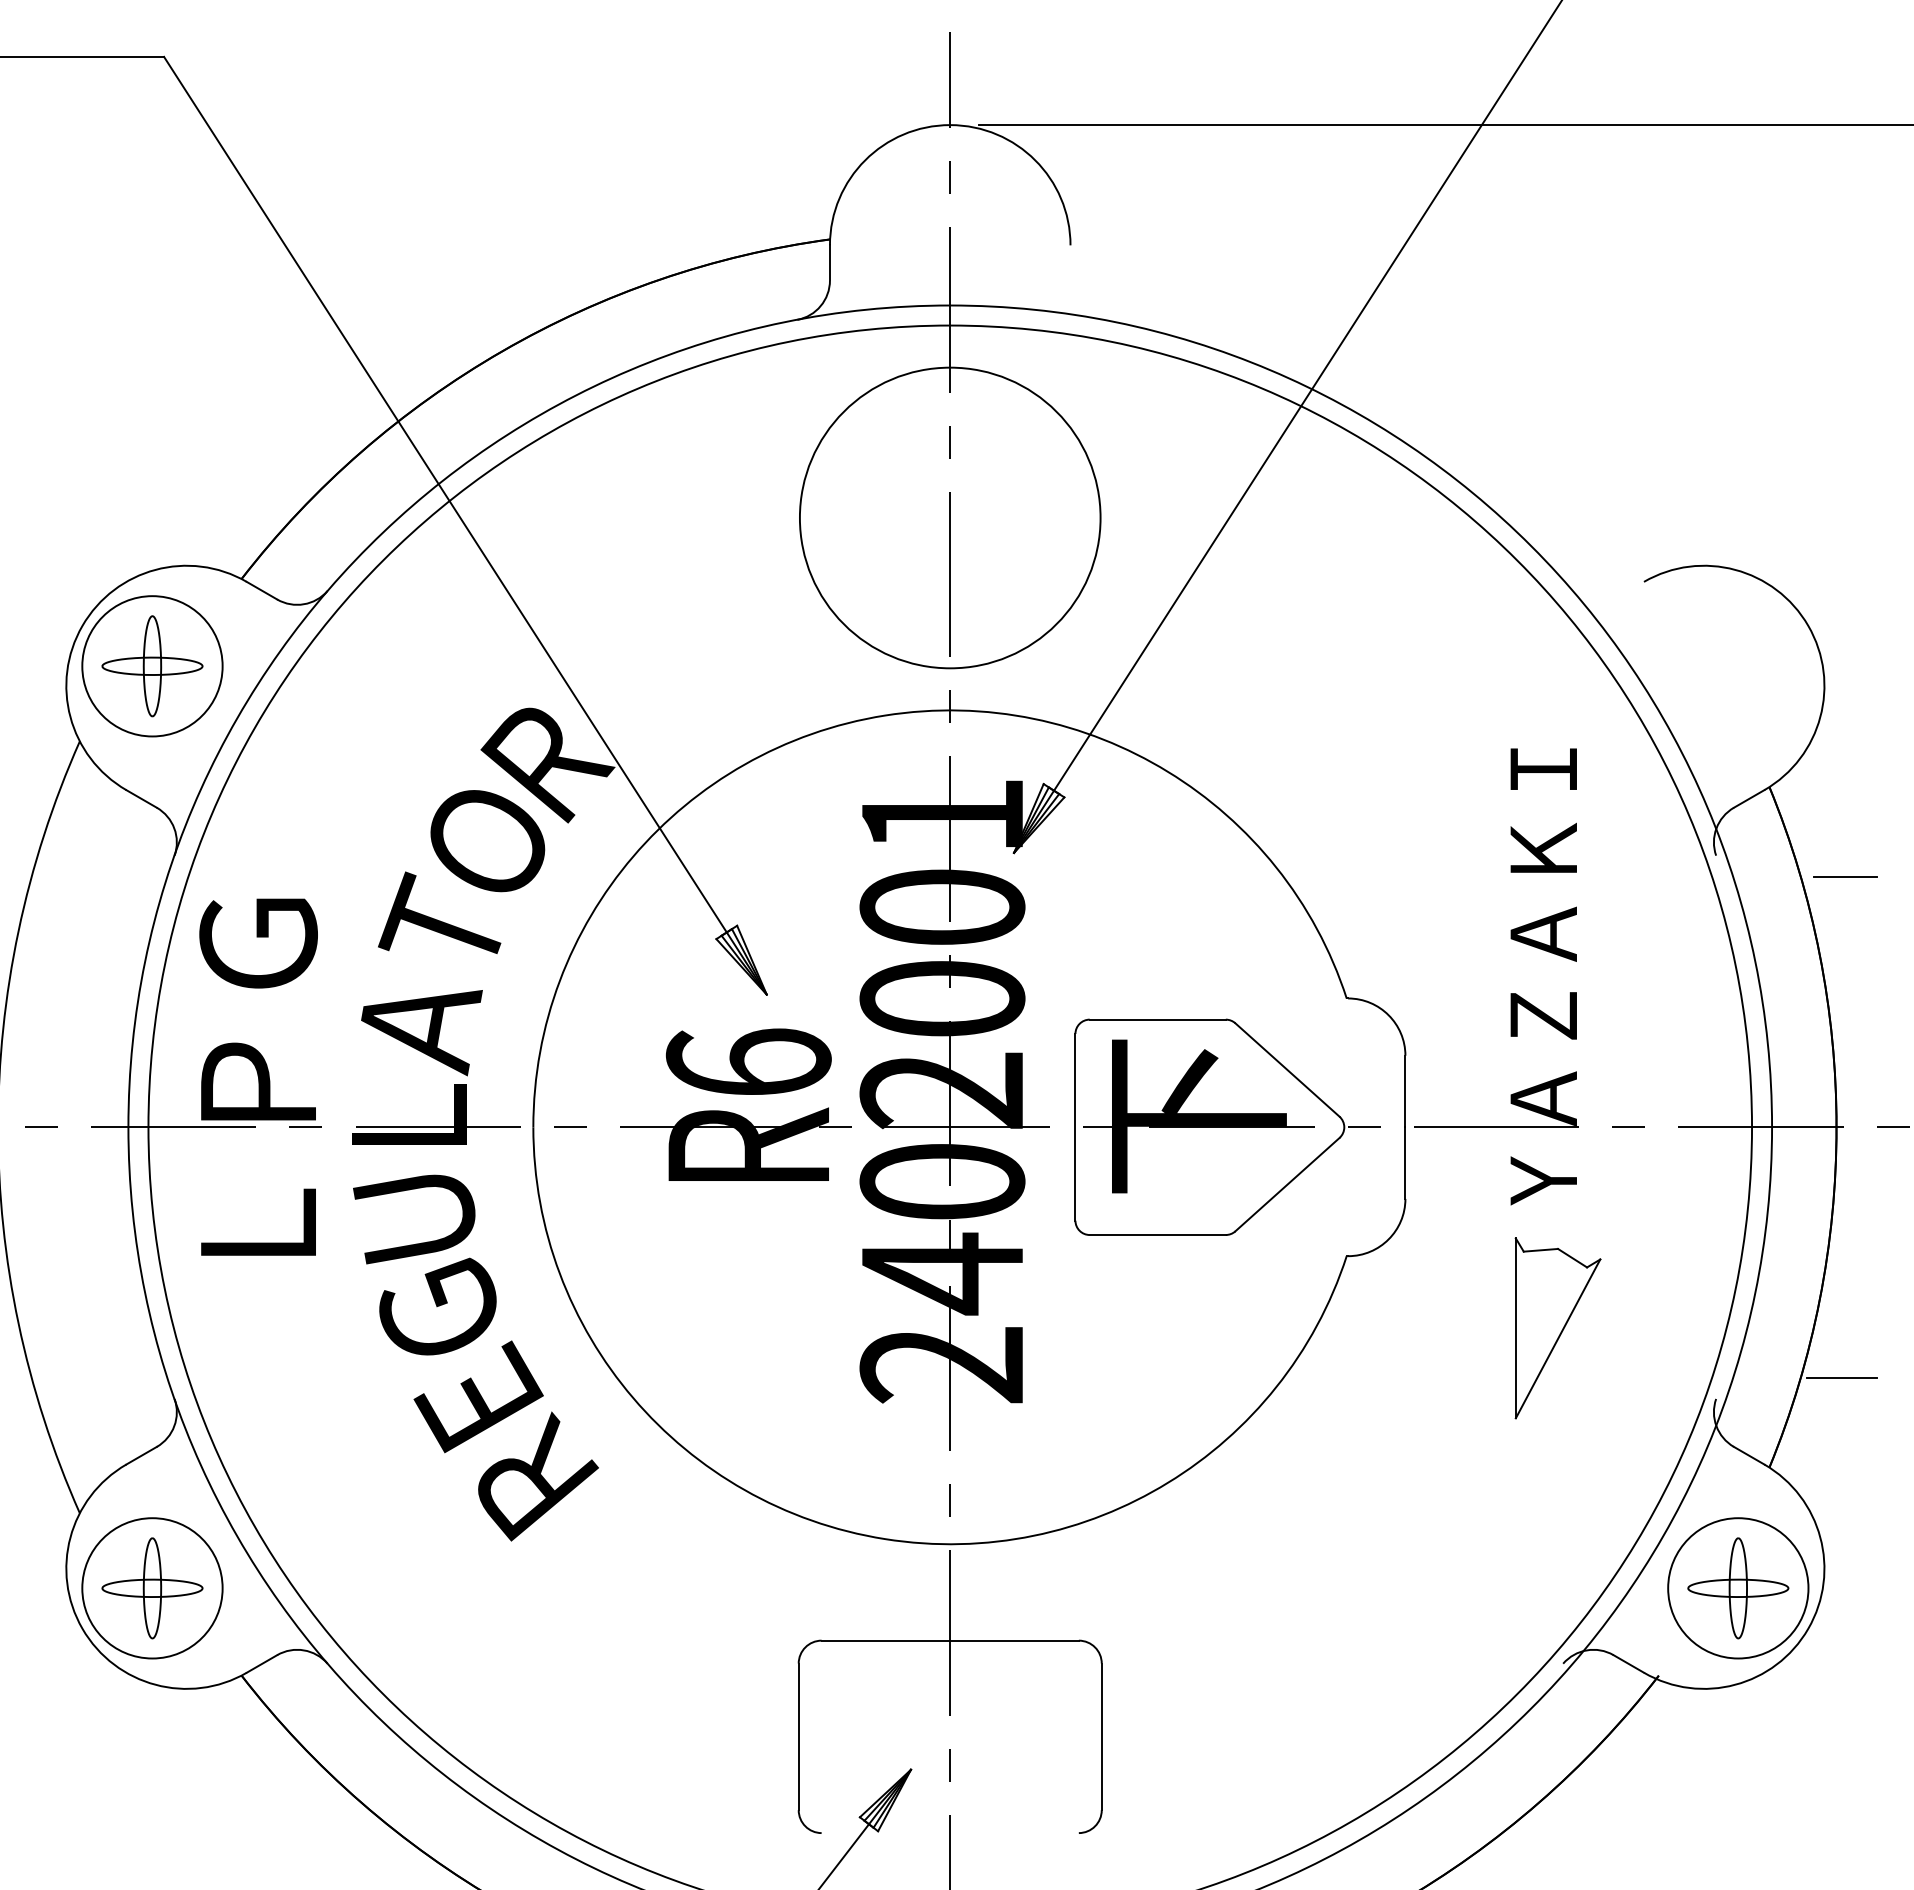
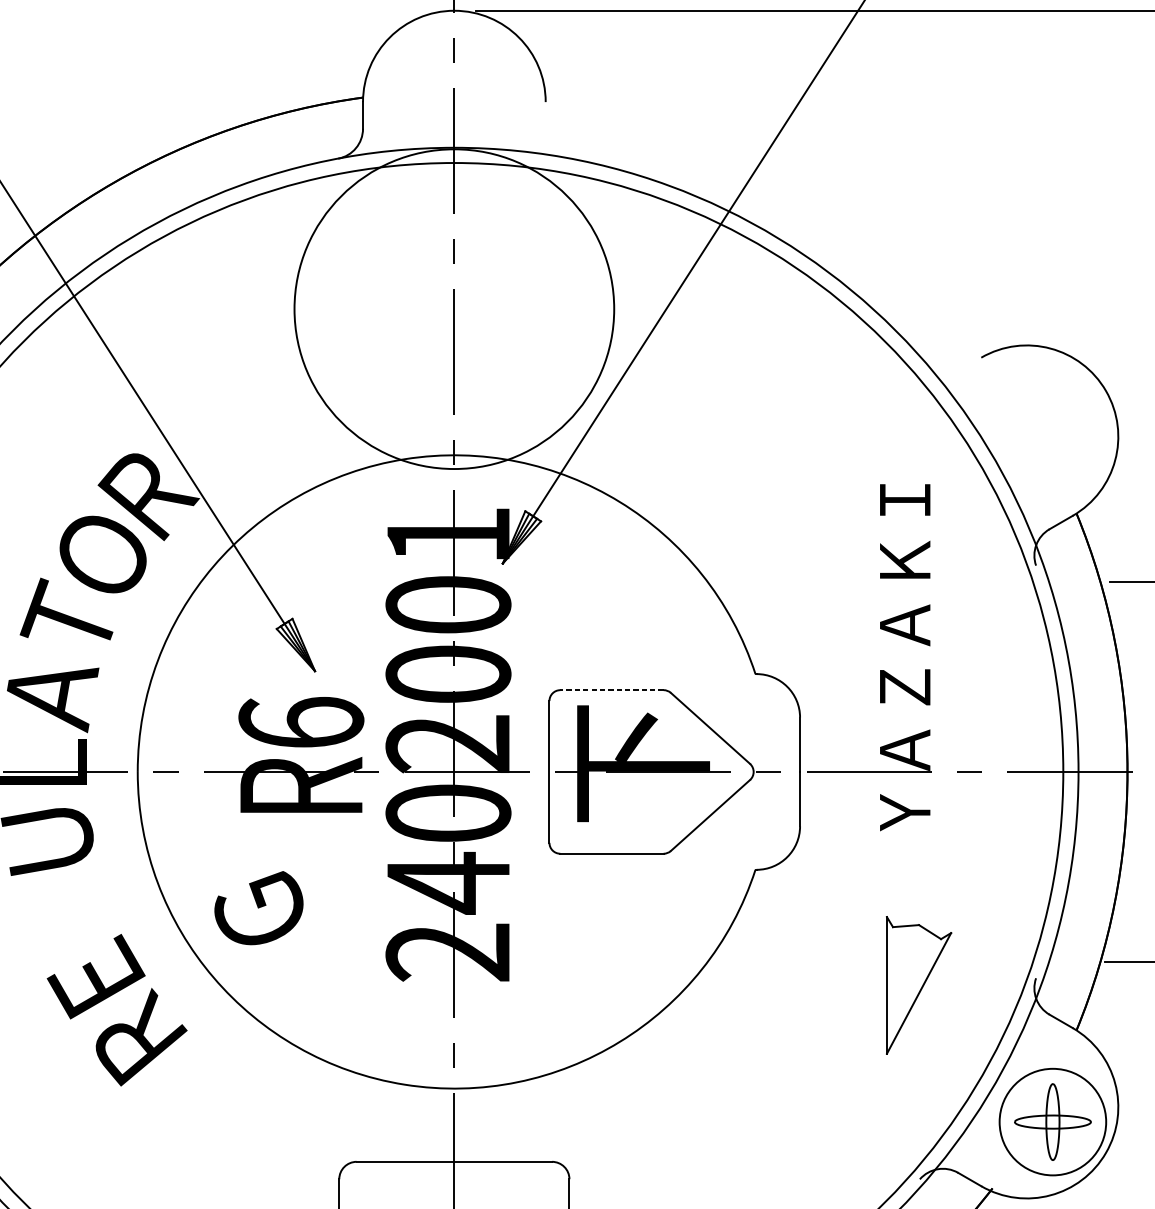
circle: (949, 517) -> (453, 308), size x1.4
line: (1157, 1019) -> (611, 690), solid -> dashed
text: (437, 1306) -> (258, 908), moved
part: (1557, 1328) -> (918, 985), moved

